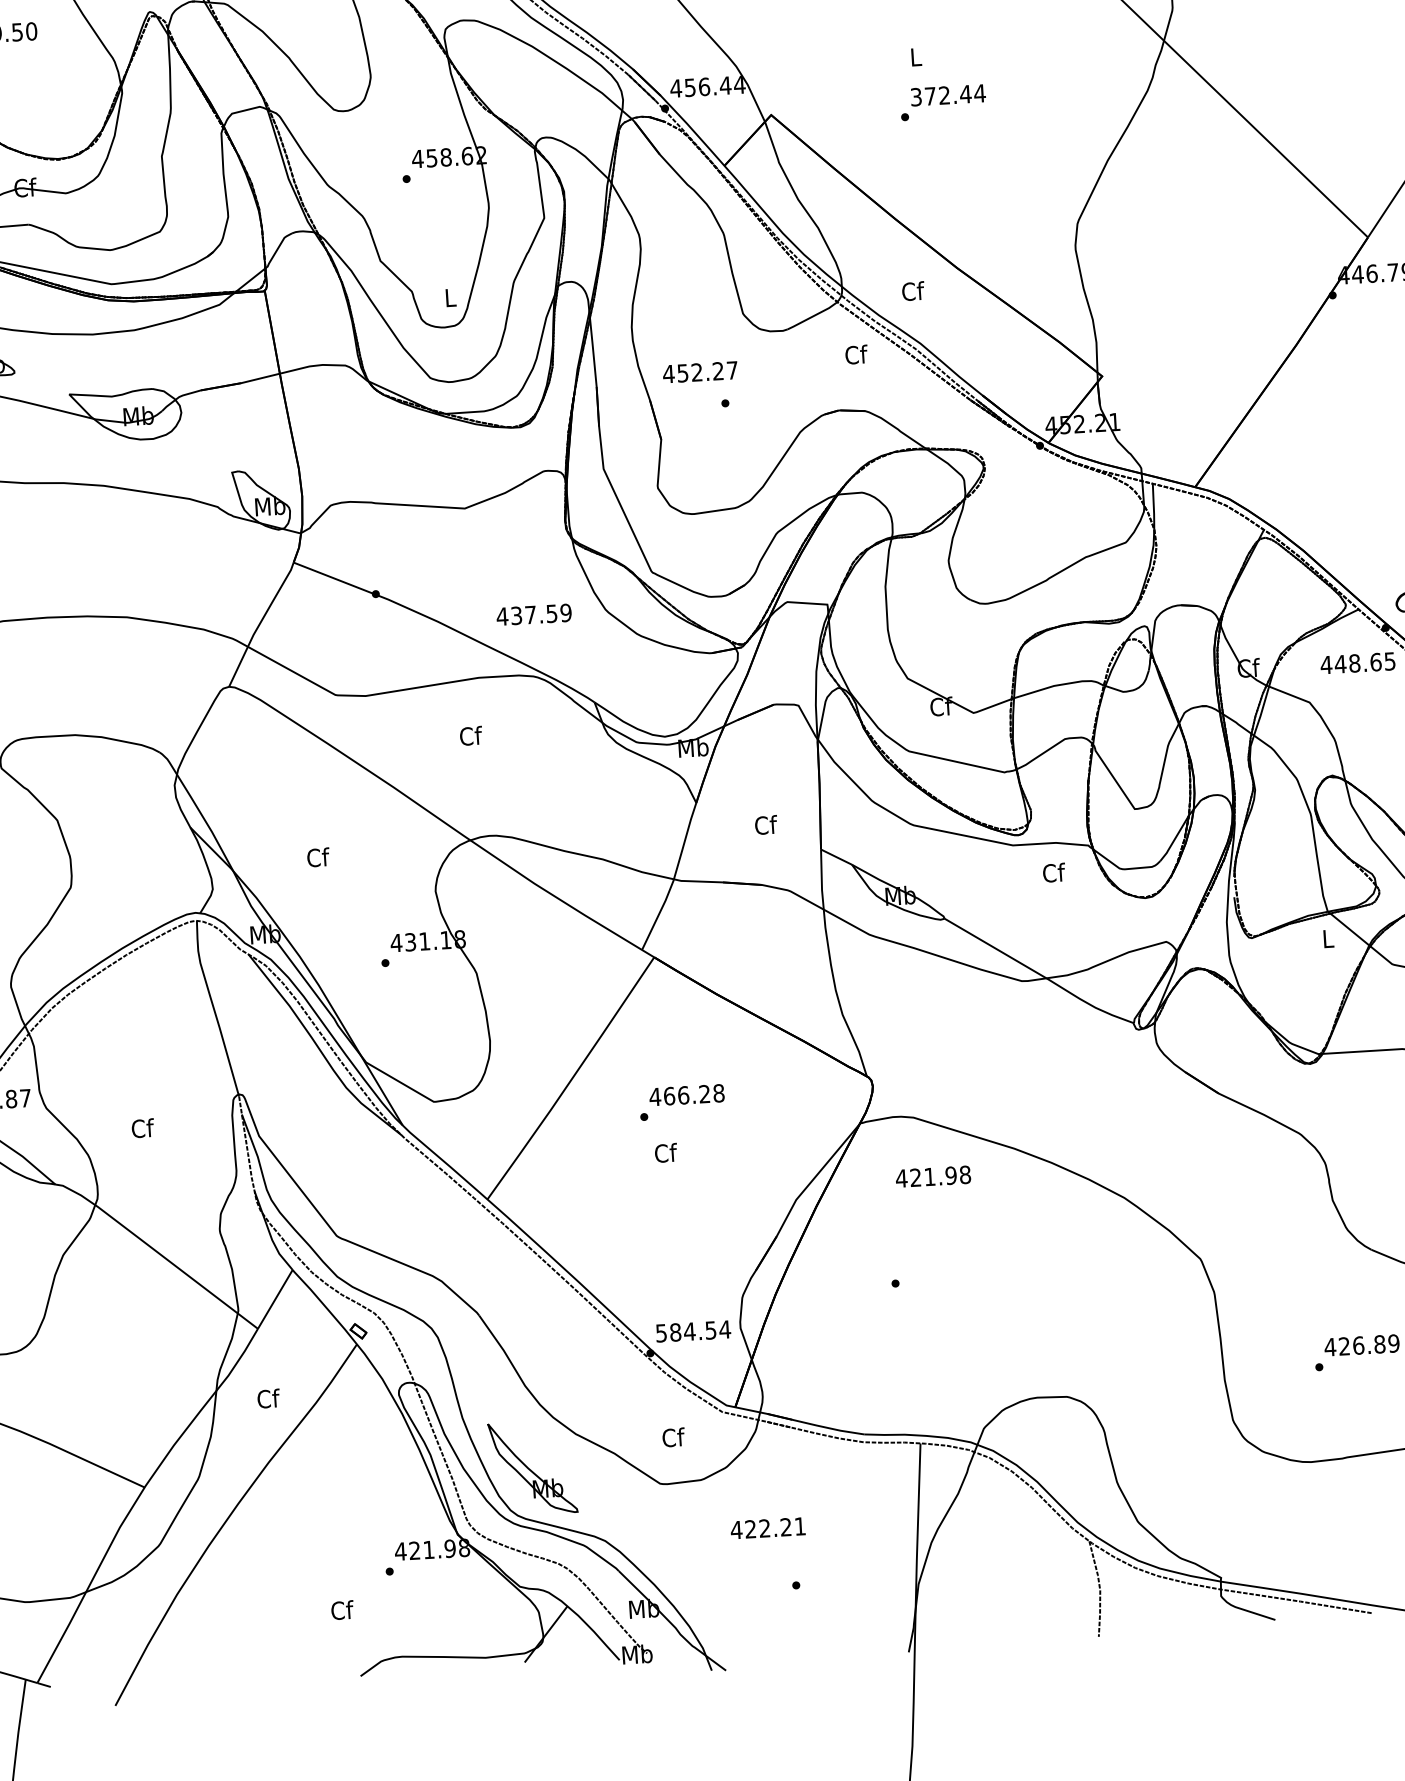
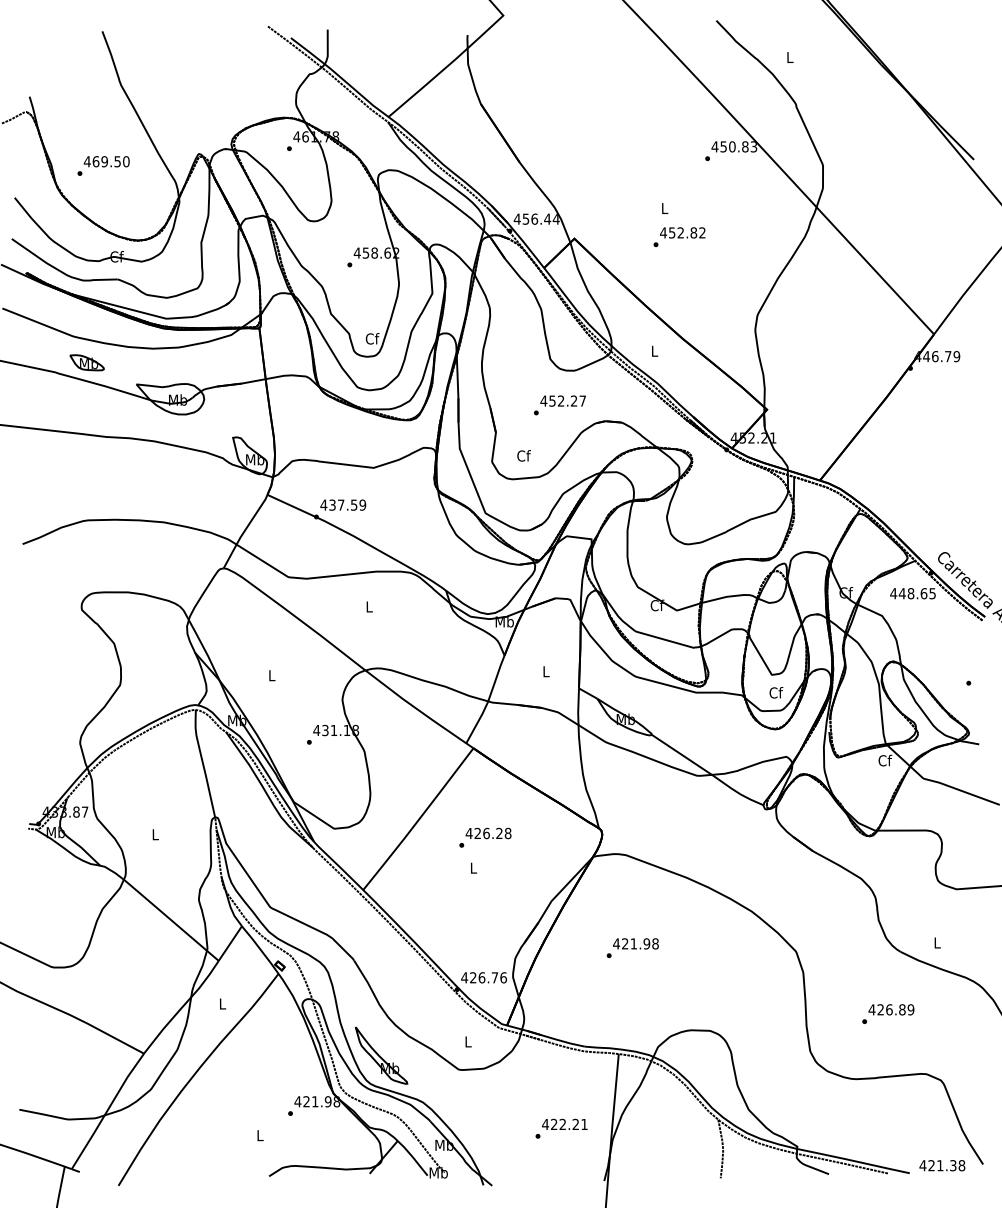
text: (947, 94) -> (682, 232), 372.44 -> 452.82
text: (912, 290) -> (654, 350), Cf -> L
text: (450, 297) -> (372, 338), L -> Cf
text: (855, 354) -> (523, 455), moved
text: (699, 371) -> (562, 400), moved
text: (534, 613) -> (343, 504), moved
text: (470, 735) -> (369, 606), Cf -> L
text: (766, 824) -> (546, 671), Cf -> L
text: (318, 857) -> (272, 675), Cf -> L
text: (1054, 872) -> (776, 692), moved
text: (1328, 938) -> (885, 760), L -> Cf
text: (668, 1096) -> (477, 833), 466.28 -> 426.28
text: (142, 1128) -> (155, 834), Cf -> L
text: (665, 1152) -> (473, 867), Cf -> L
text: (932, 1176) -> (635, 943), moved
text: (693, 1330) -> (484, 977), 584.54 -> 426.76
text: (268, 1398) -> (222, 1003), Cf -> L
text: (673, 1437) -> (468, 1041), Cf -> L
text: (767, 1526) -> (564, 1123), moved
text: (342, 1610) -> (260, 1135), Cf -> L

